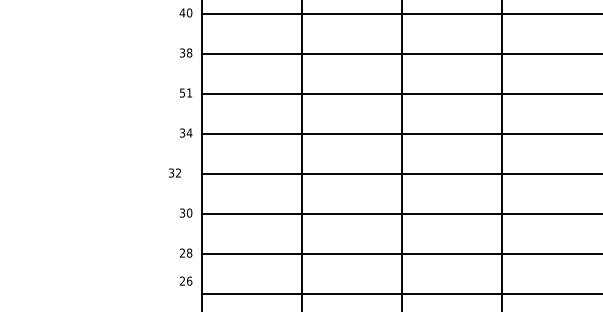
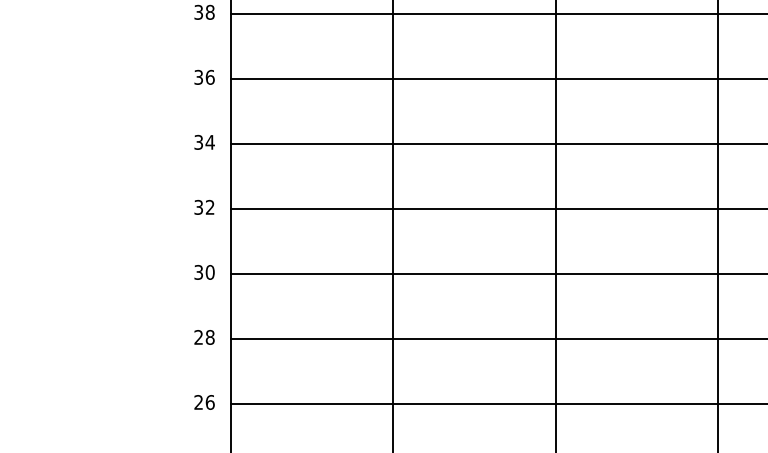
text: (186, 92) -> (205, 76), 51 -> 36
text: (174, 172) -> (203, 206), moved
text: (186, 280) -> (205, 401), moved

